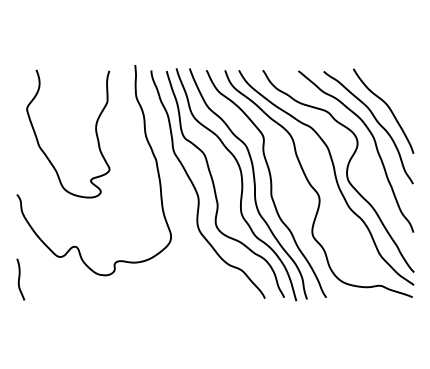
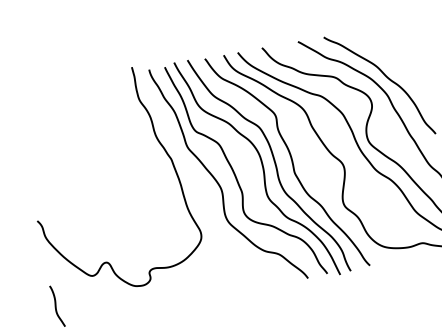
curve: (387, 107) -> (395, 61), removed
curve: (95, 133) -> (104, 144), removed

